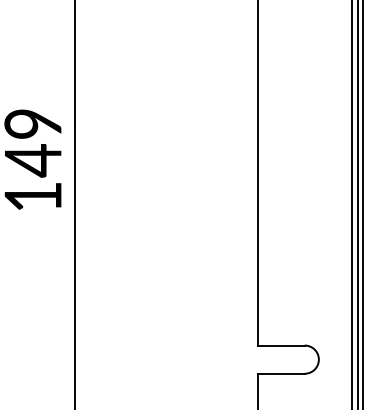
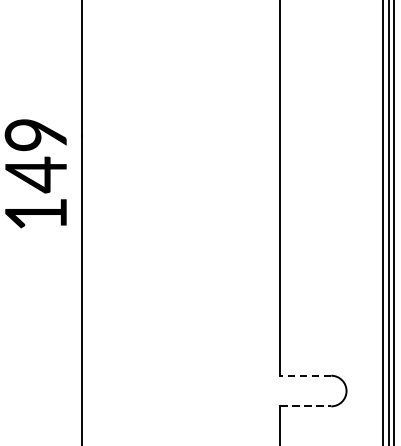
line: (280, 345) -> (304, 375), solid -> dashed
line: (281, 373) -> (305, 406), solid -> dashed

